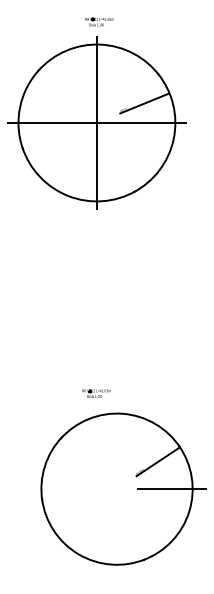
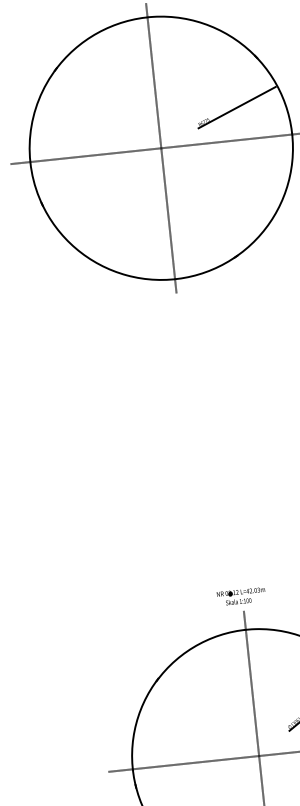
part: (96, 393) -> (241, 596), moved

